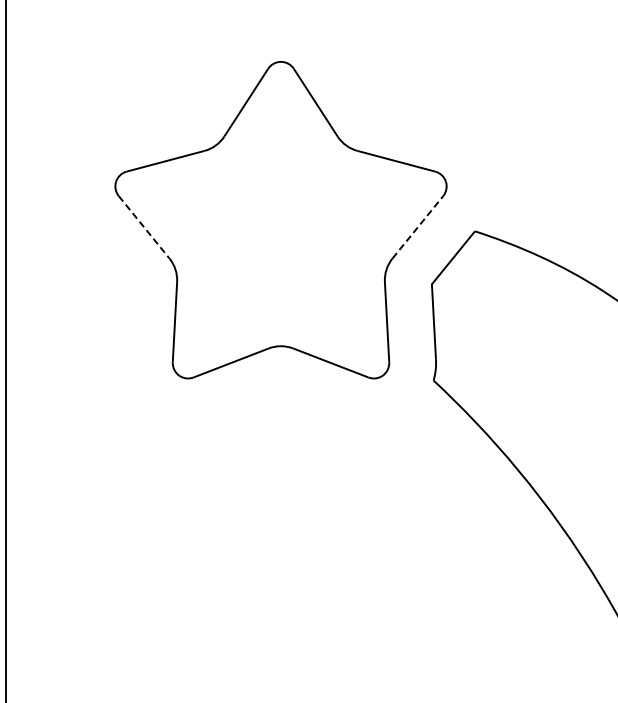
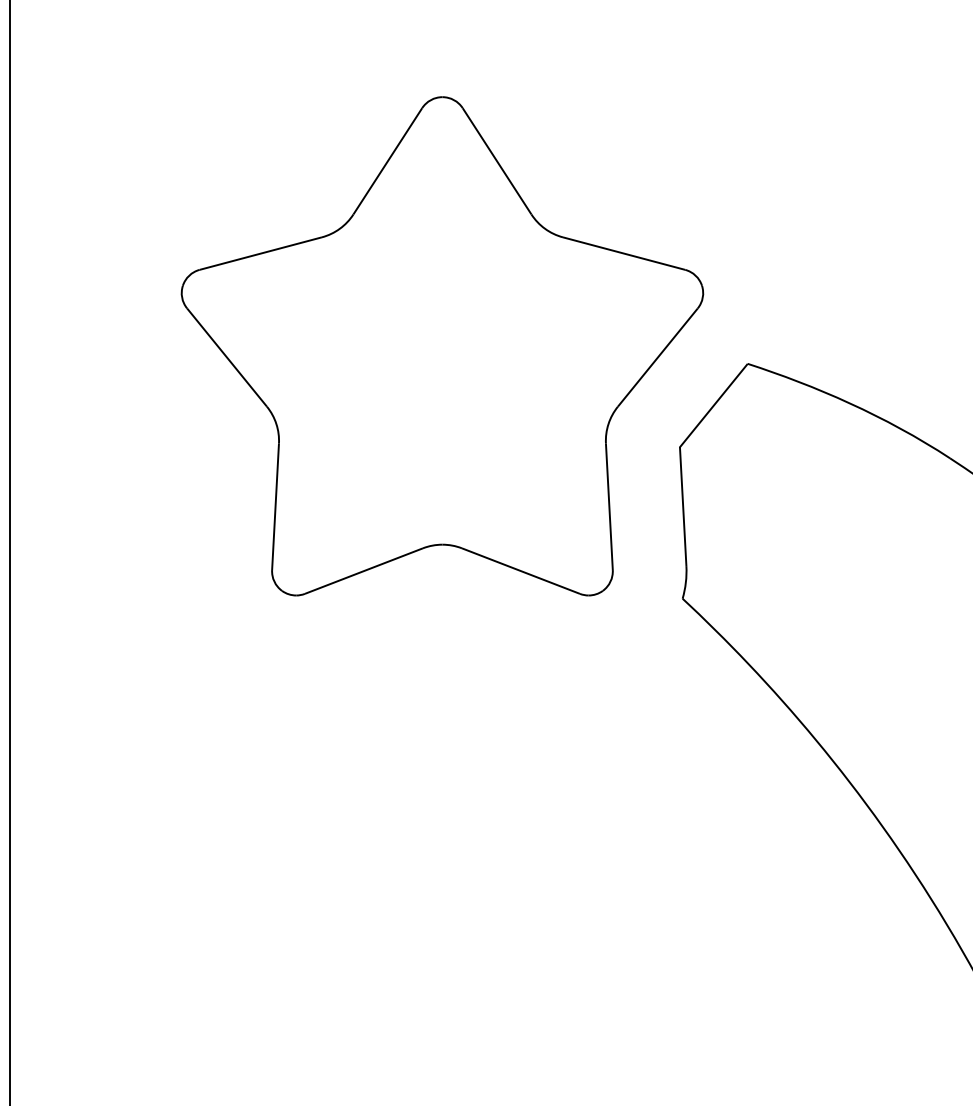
line: (418, 226) -> (658, 356), dashed -> solid
line: (144, 227) -> (227, 357), dashed -> solid

